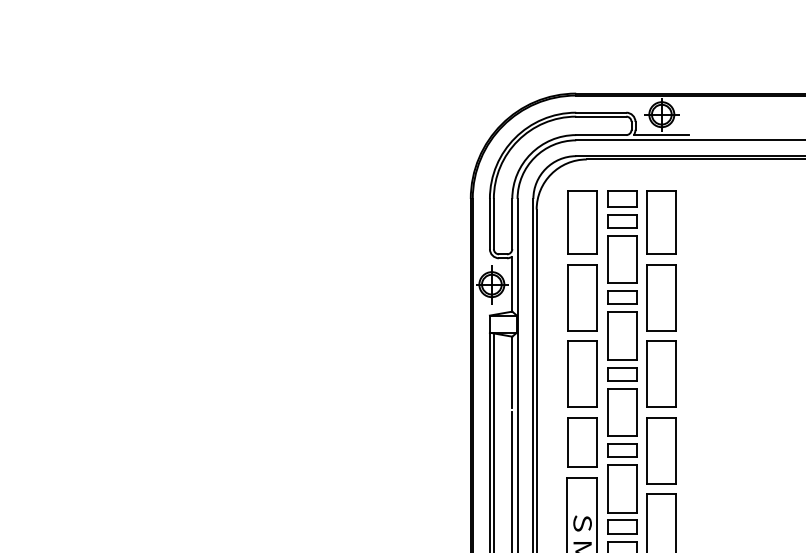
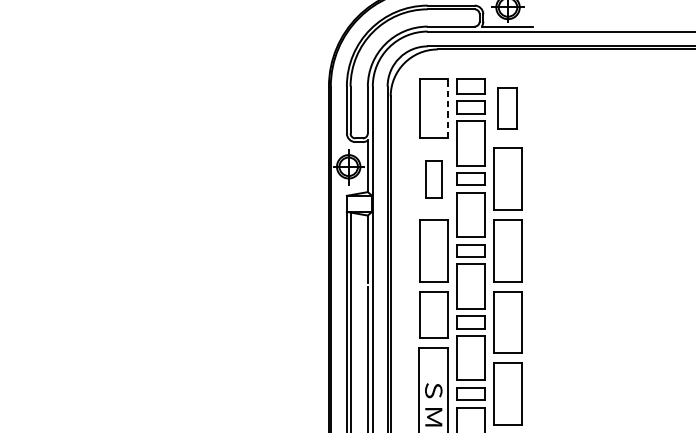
line: (597, 222) -> (447, 108), solid -> dashed
part: (661, 222) -> (507, 108), size x0.7
part: (582, 297) -> (433, 178), size x0.6

